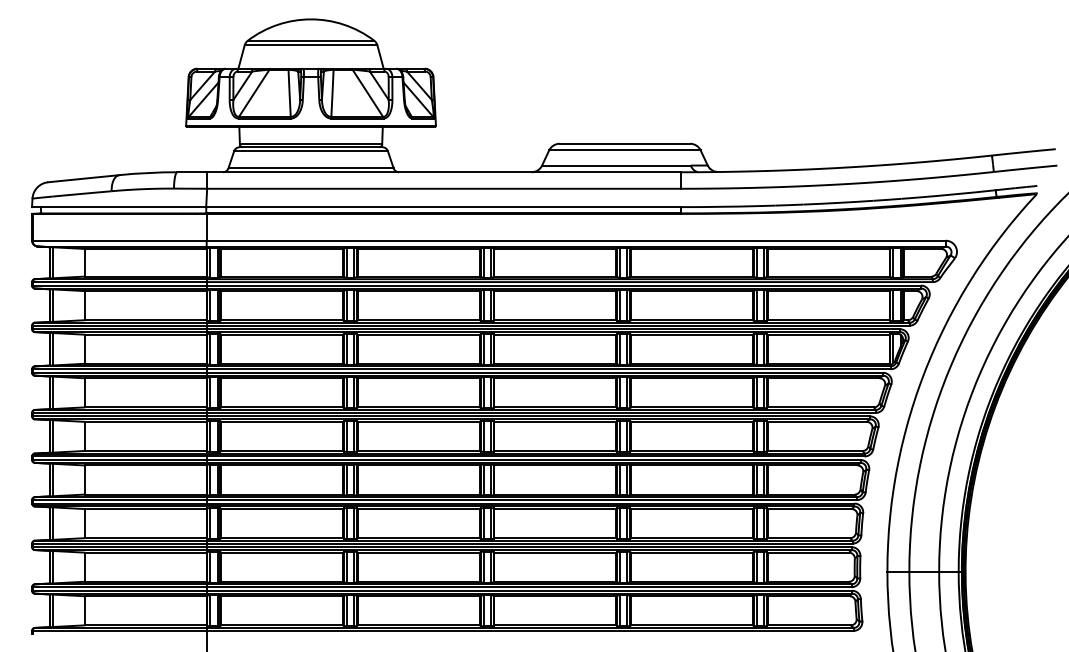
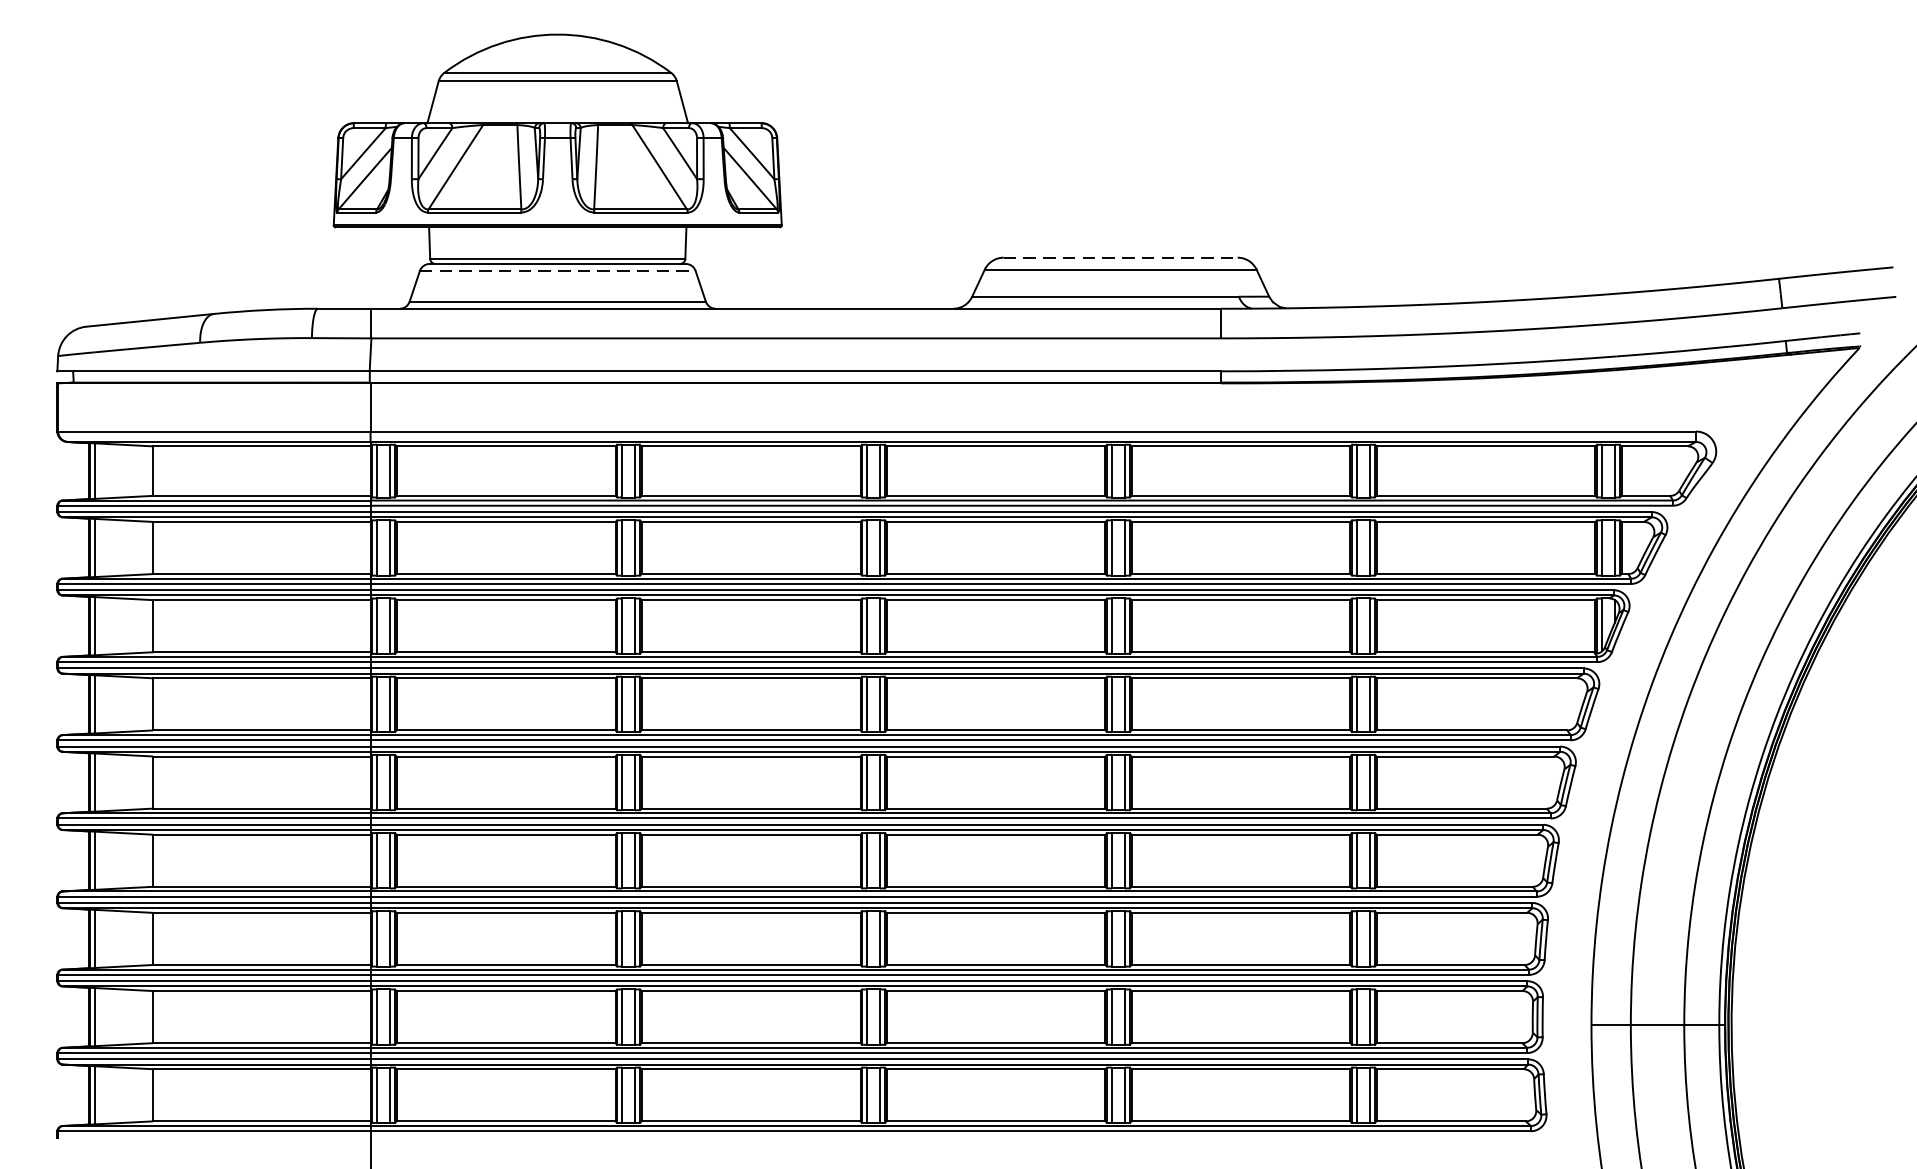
line: (625, 143) -> (1121, 257), solid -> dashed
line: (311, 151) -> (558, 271), solid -> dashed

